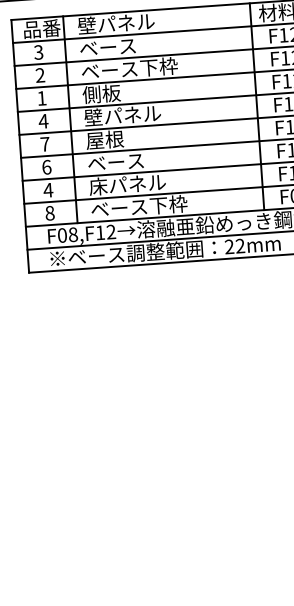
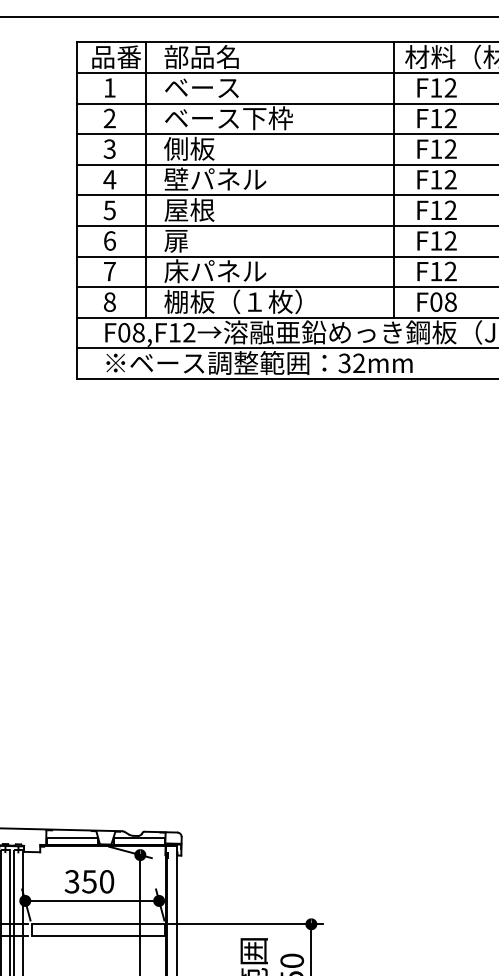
text: (116, 23) -> (215, 56), 壁パネル -> 部品名
text: (38, 52) -> (109, 87), 3 -> 1
text: (41, 97) -> (109, 148), 1 -> 3
text: (44, 144) -> (109, 210), 7 -> 5
text: (115, 162) -> (201, 241), ベース -> 扉
text: (48, 190) -> (109, 271), 4 -> 7
text: (142, 206) -> (232, 301), ベース下枠 -> 棚板（１枚）
text: (229, 247) -> (344, 363), 22mm -> 32mm

